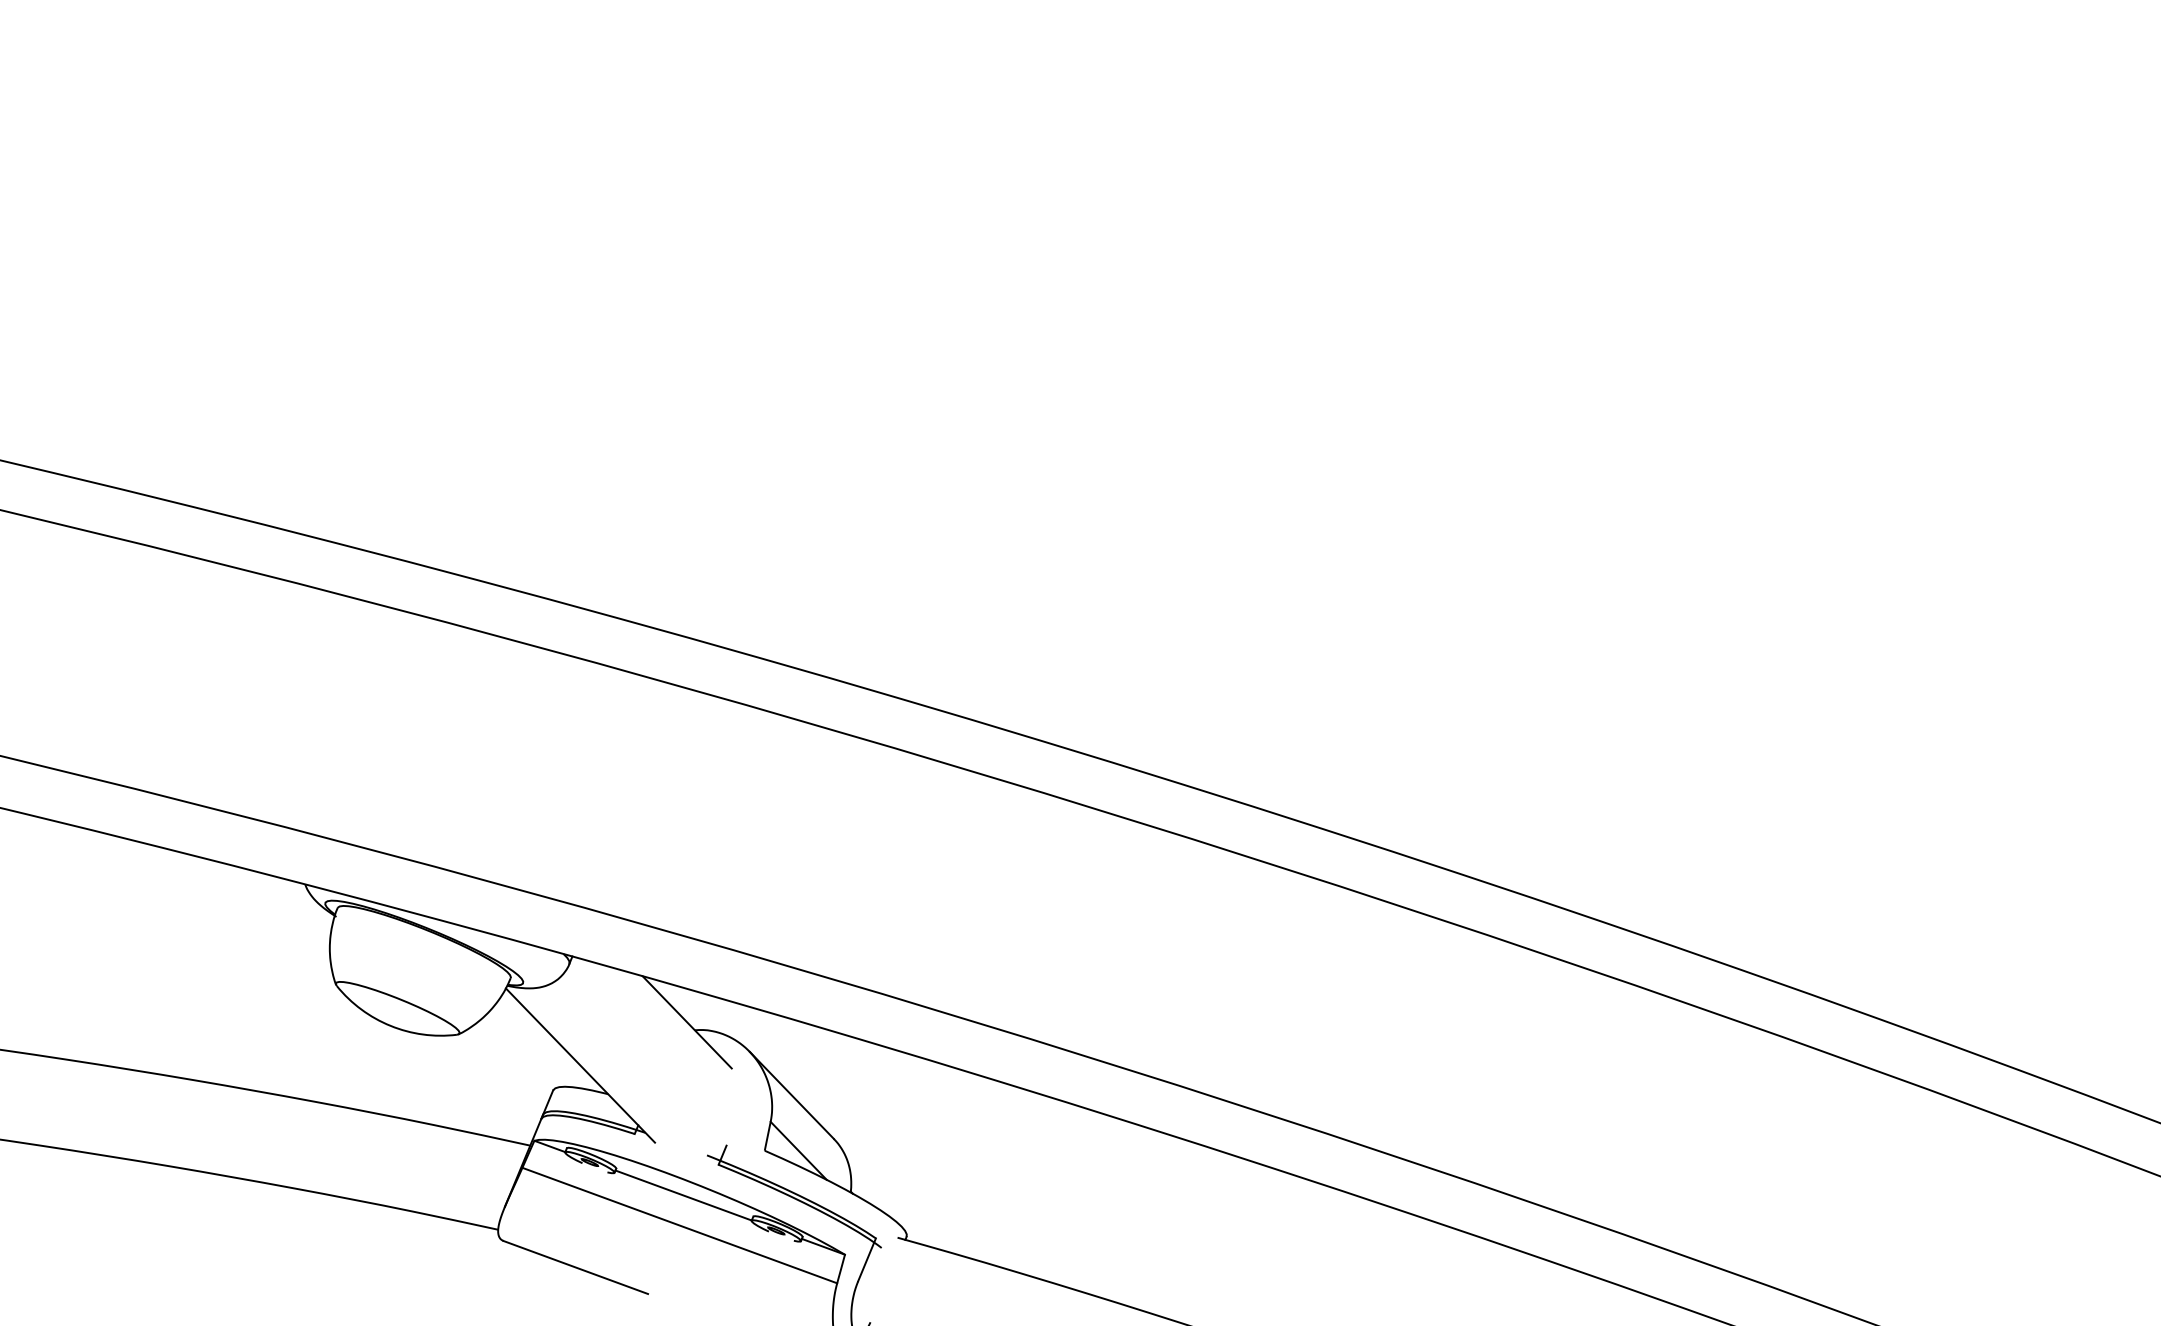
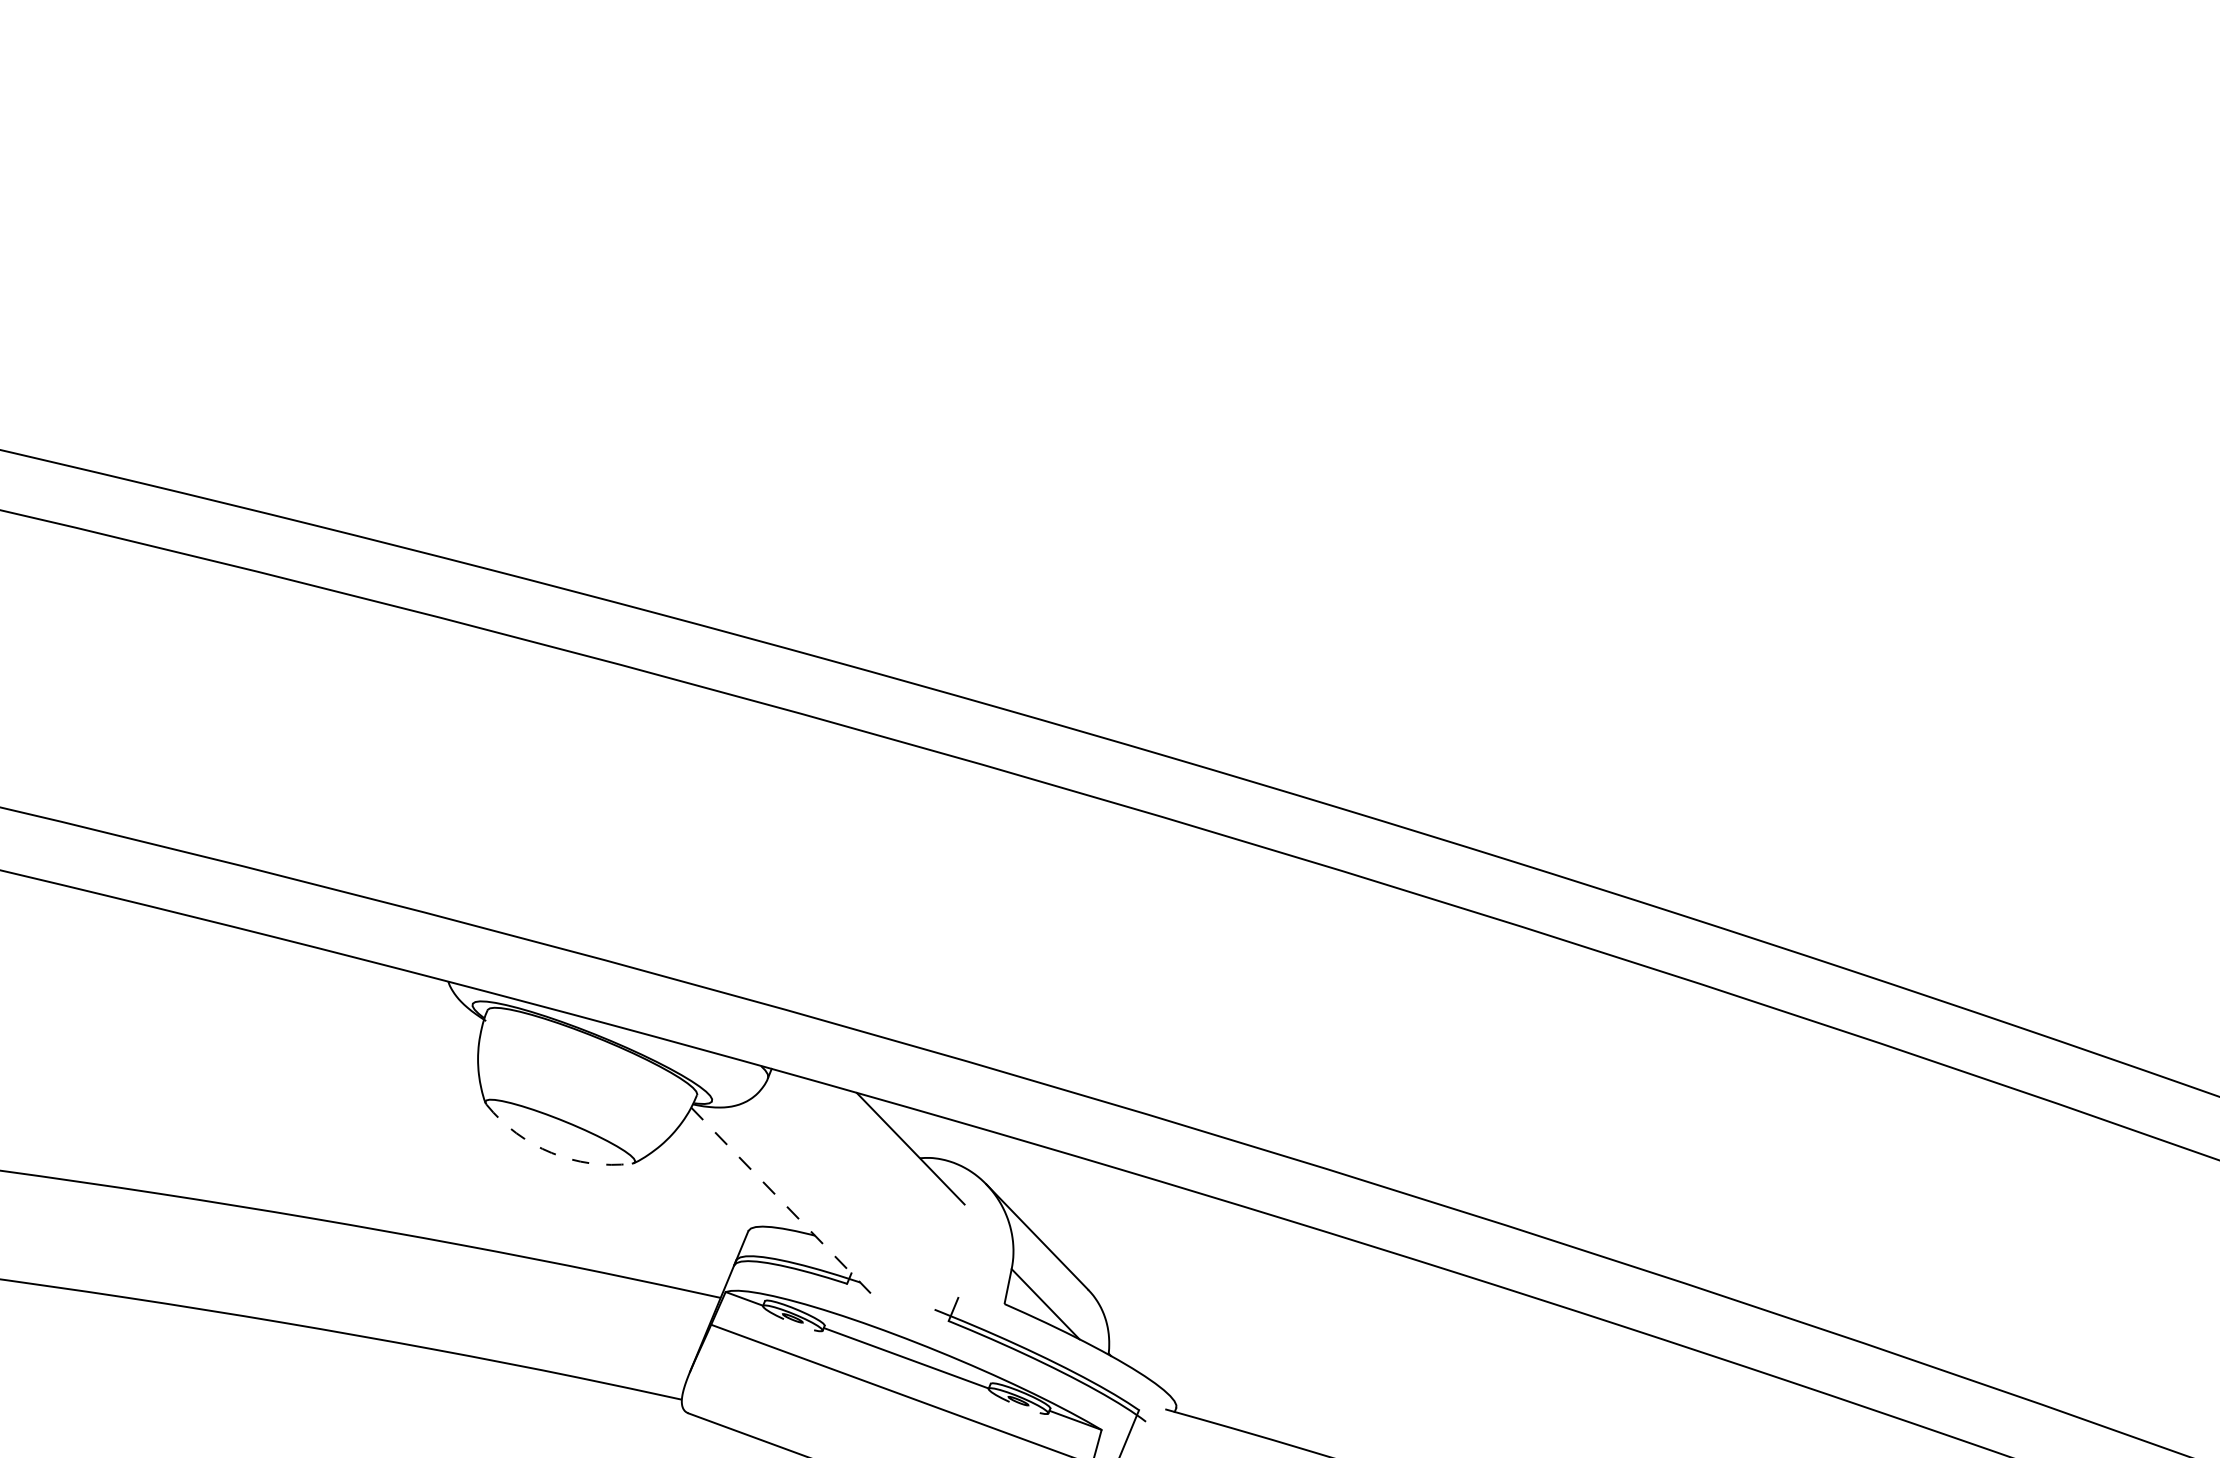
arc: (390, 1025) -> (551, 1152), solid -> dashed
line: (580, 1065) -> (781, 1200), solid -> dashed

